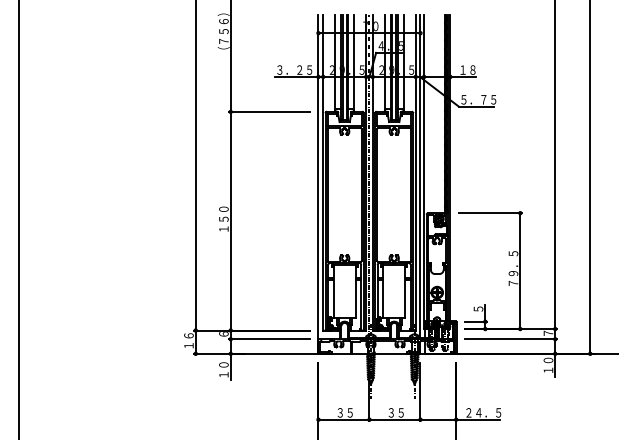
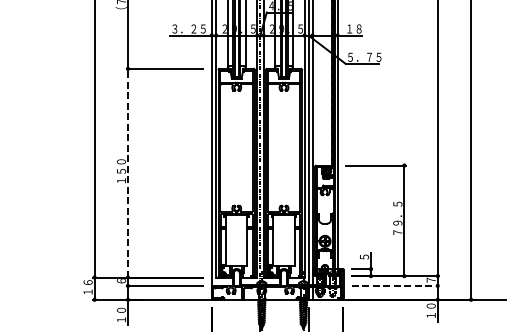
line: (230, 220) -> (127, 172), solid -> dashed
line: (511, 339) -> (395, 286), solid -> dashed

